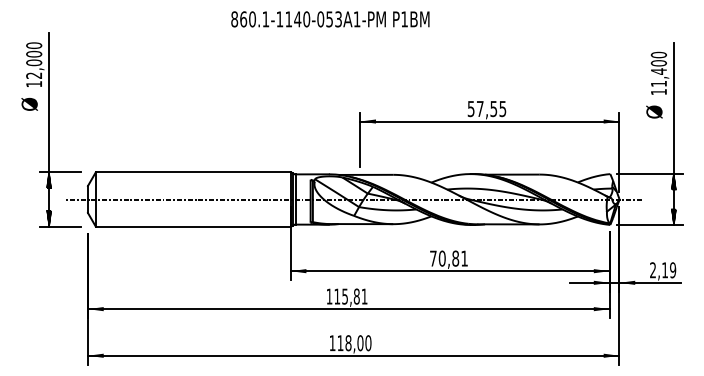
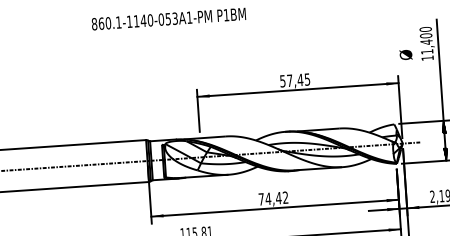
text: (493, 109) -> (300, 80), 57,55 -> 57,45
text: (654, 111) -> (406, 54), moved
text: (452, 258) -> (276, 198), 70,81 -> 74,42

